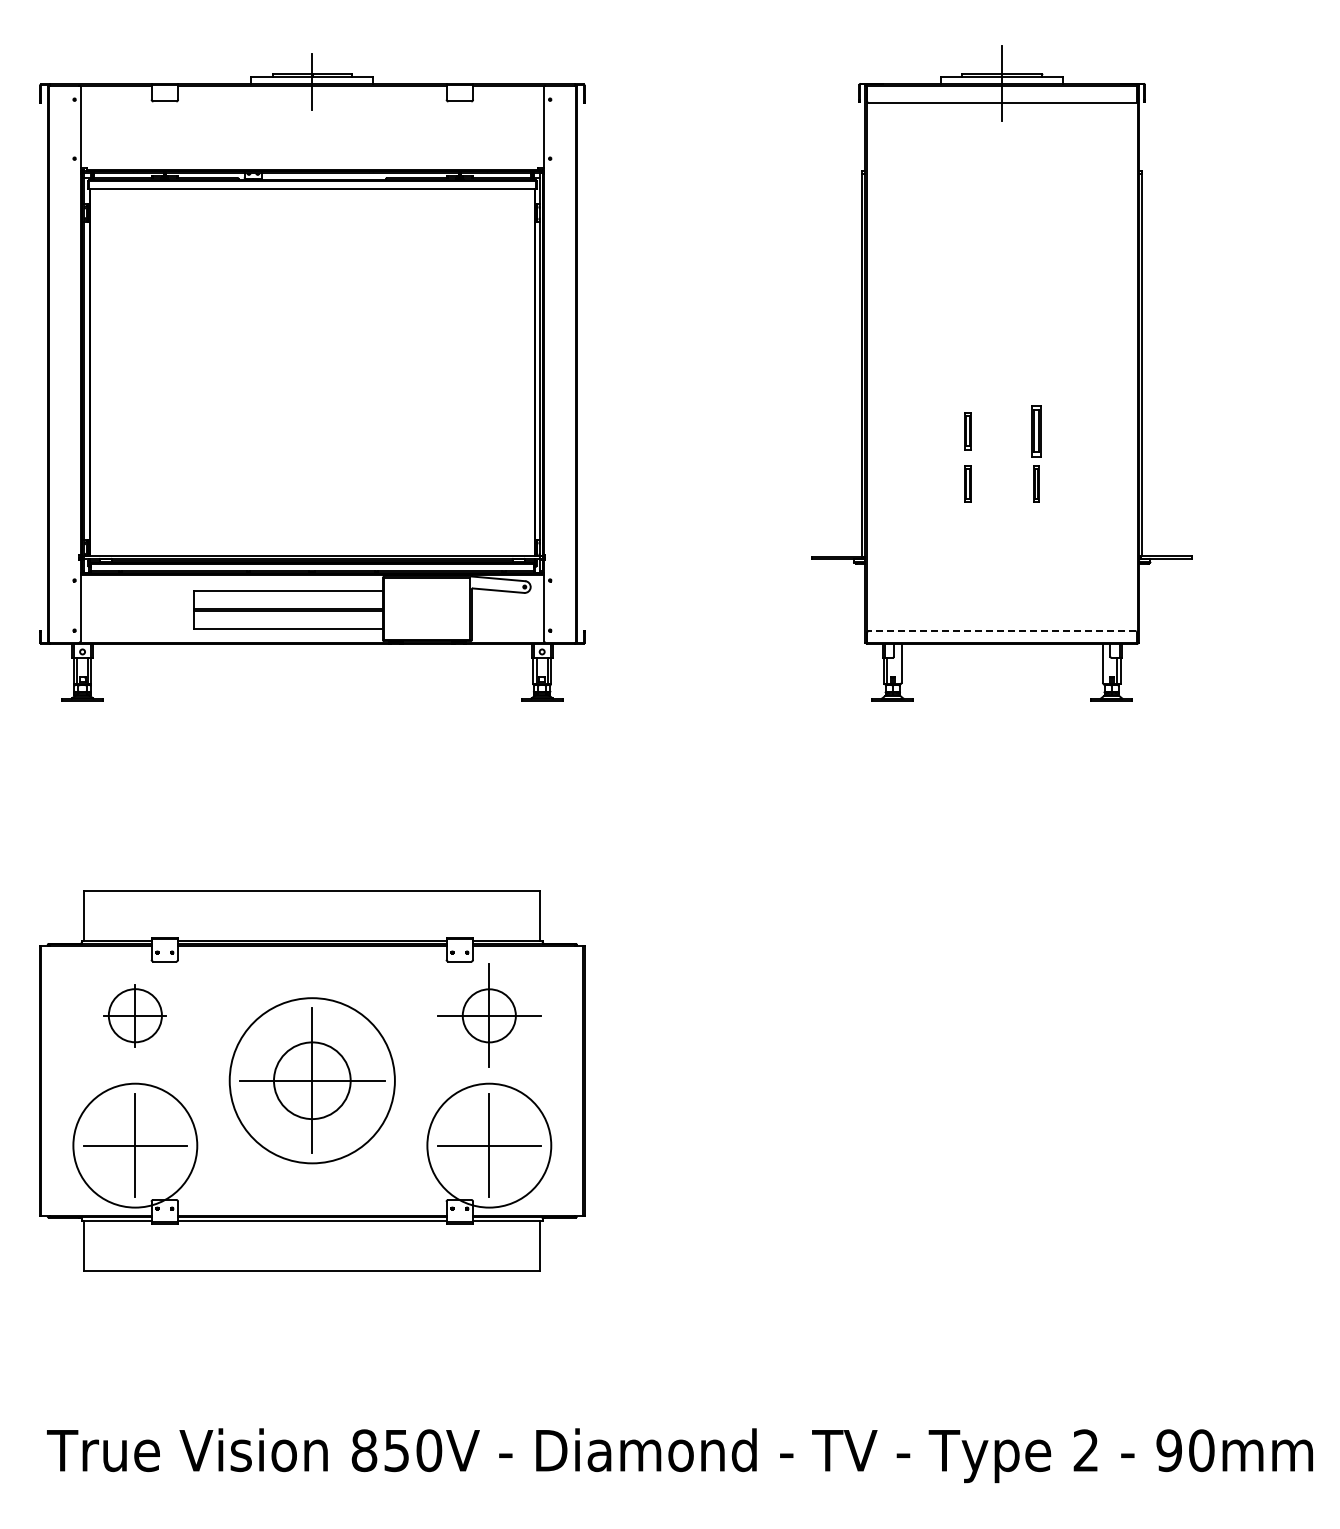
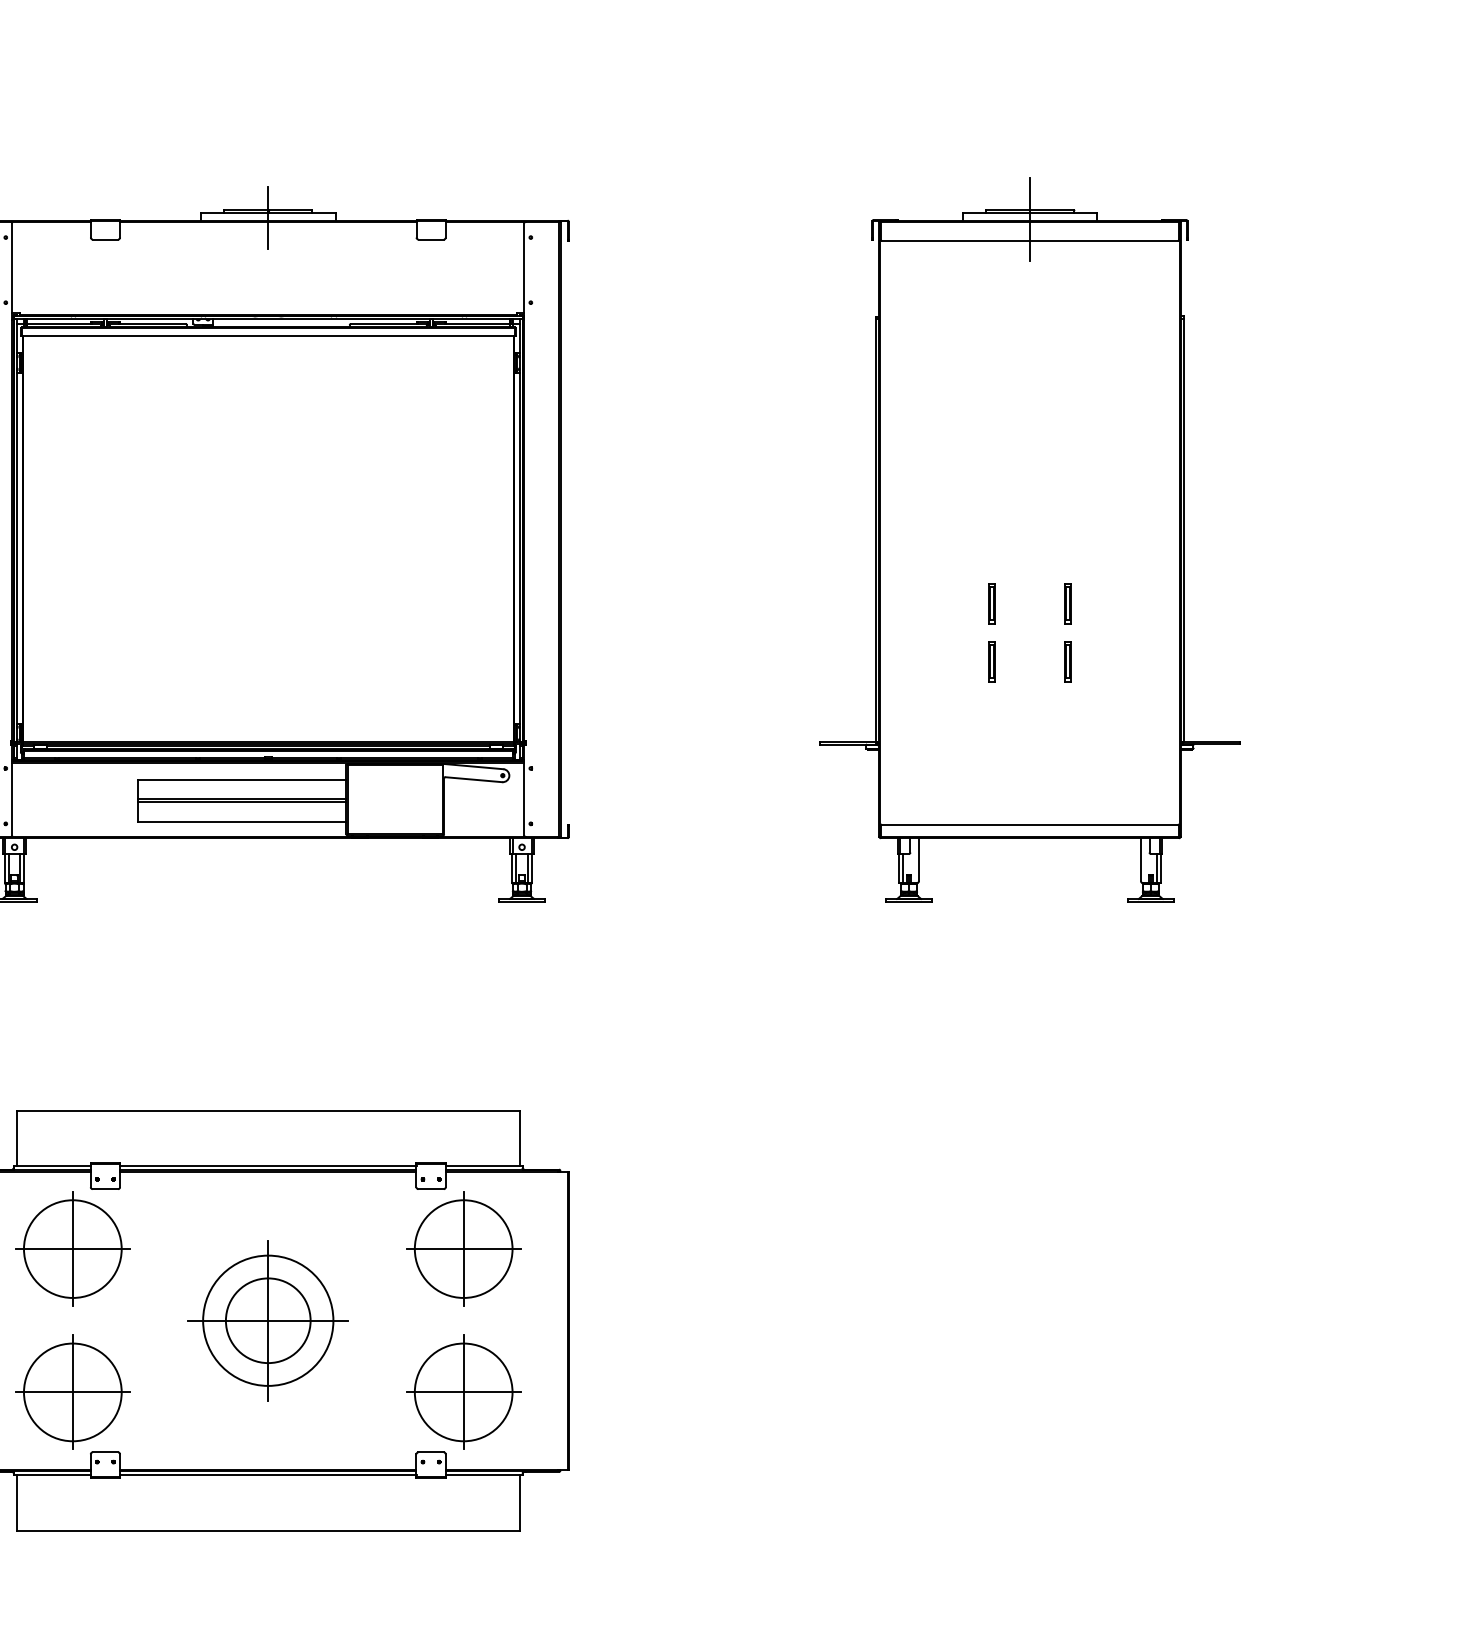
part: (1036, 431) -> (1067, 603), size x0.71
line: (1002, 631) -> (1030, 824), dashed -> solid
part: (135, 1015) -> (73, 1248), size x1.67
circle: (489, 1015) -> (463, 1248), size x1.67
circle: (312, 1080) -> (268, 1320), size x0.71
circle: (135, 1145) -> (73, 1392), size x0.71
circle: (489, 1145) -> (463, 1392), size x0.71

